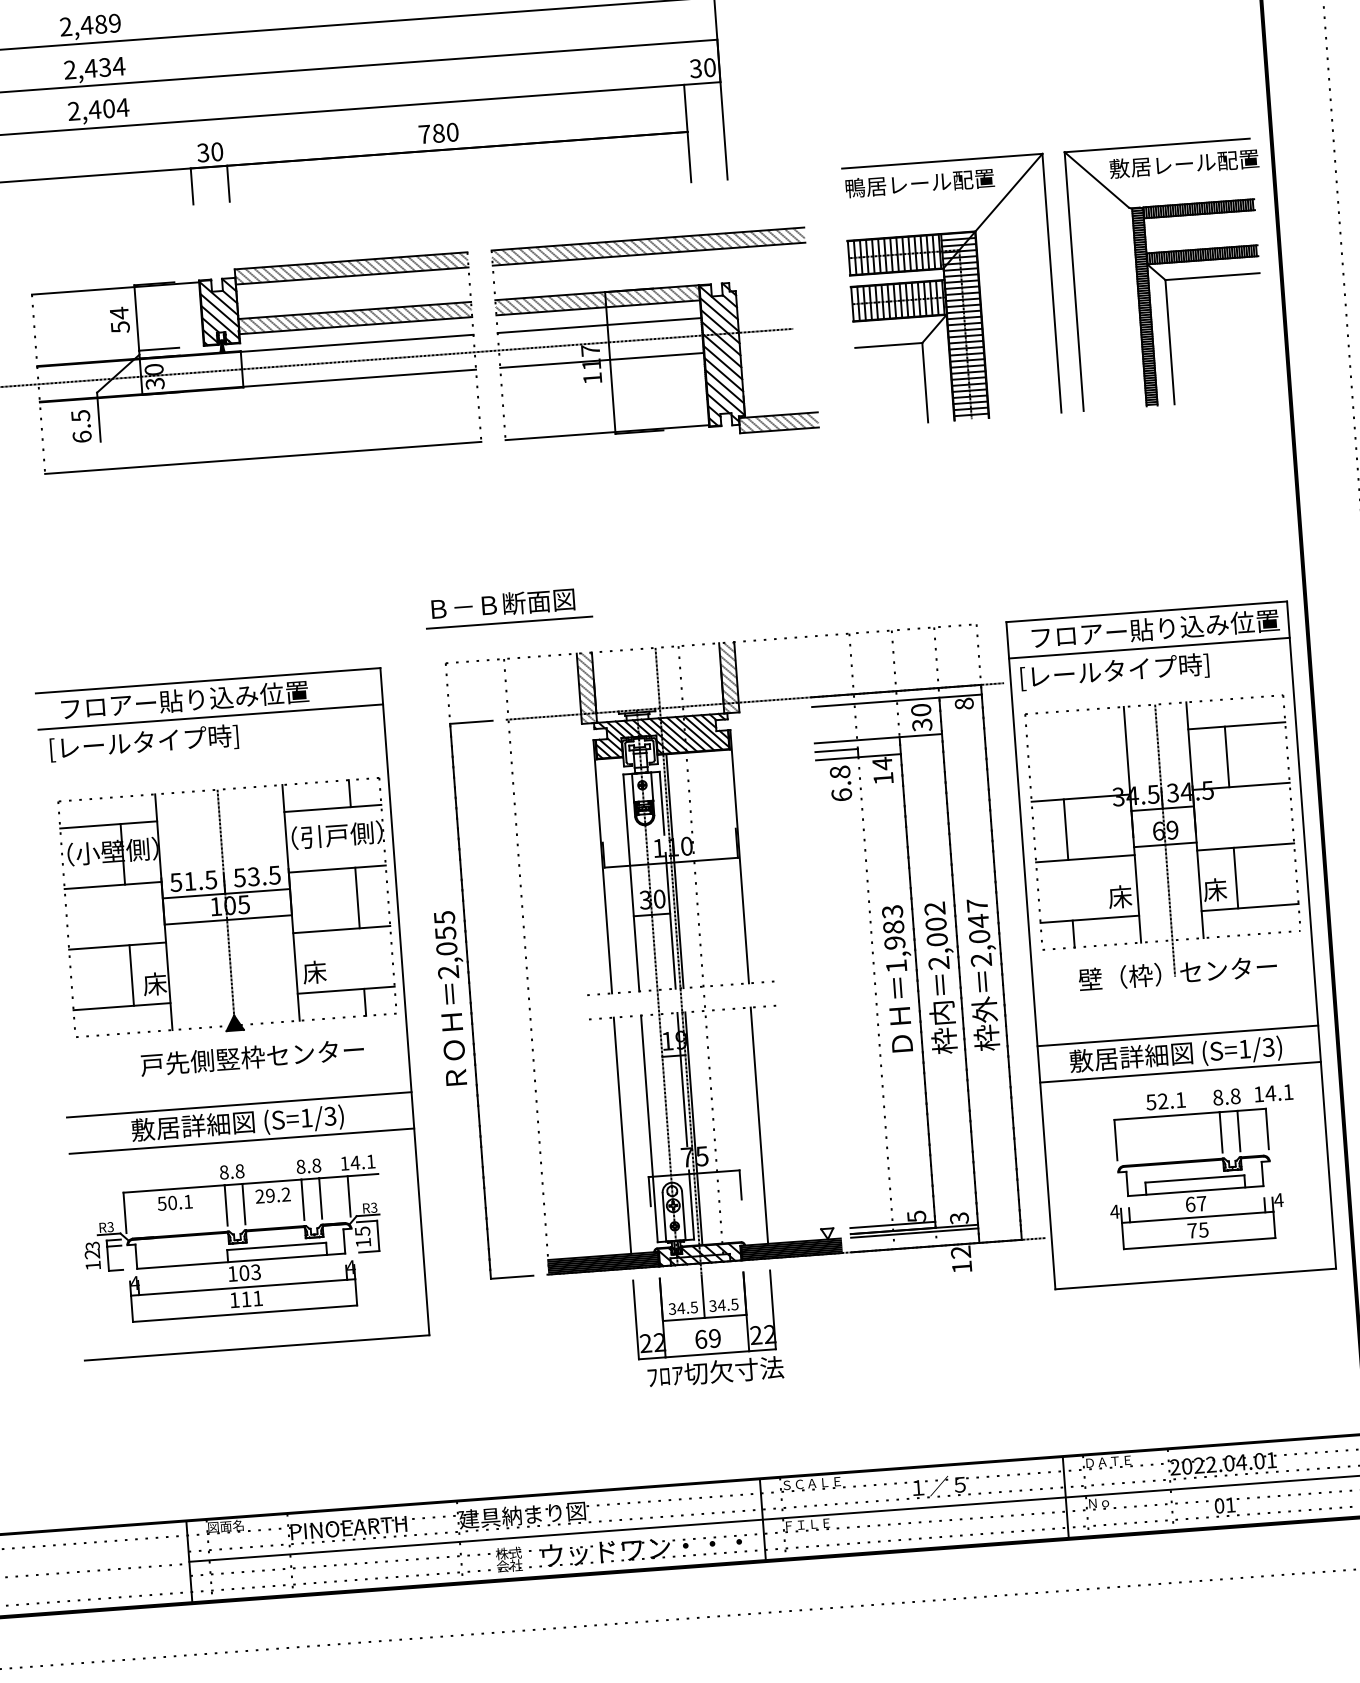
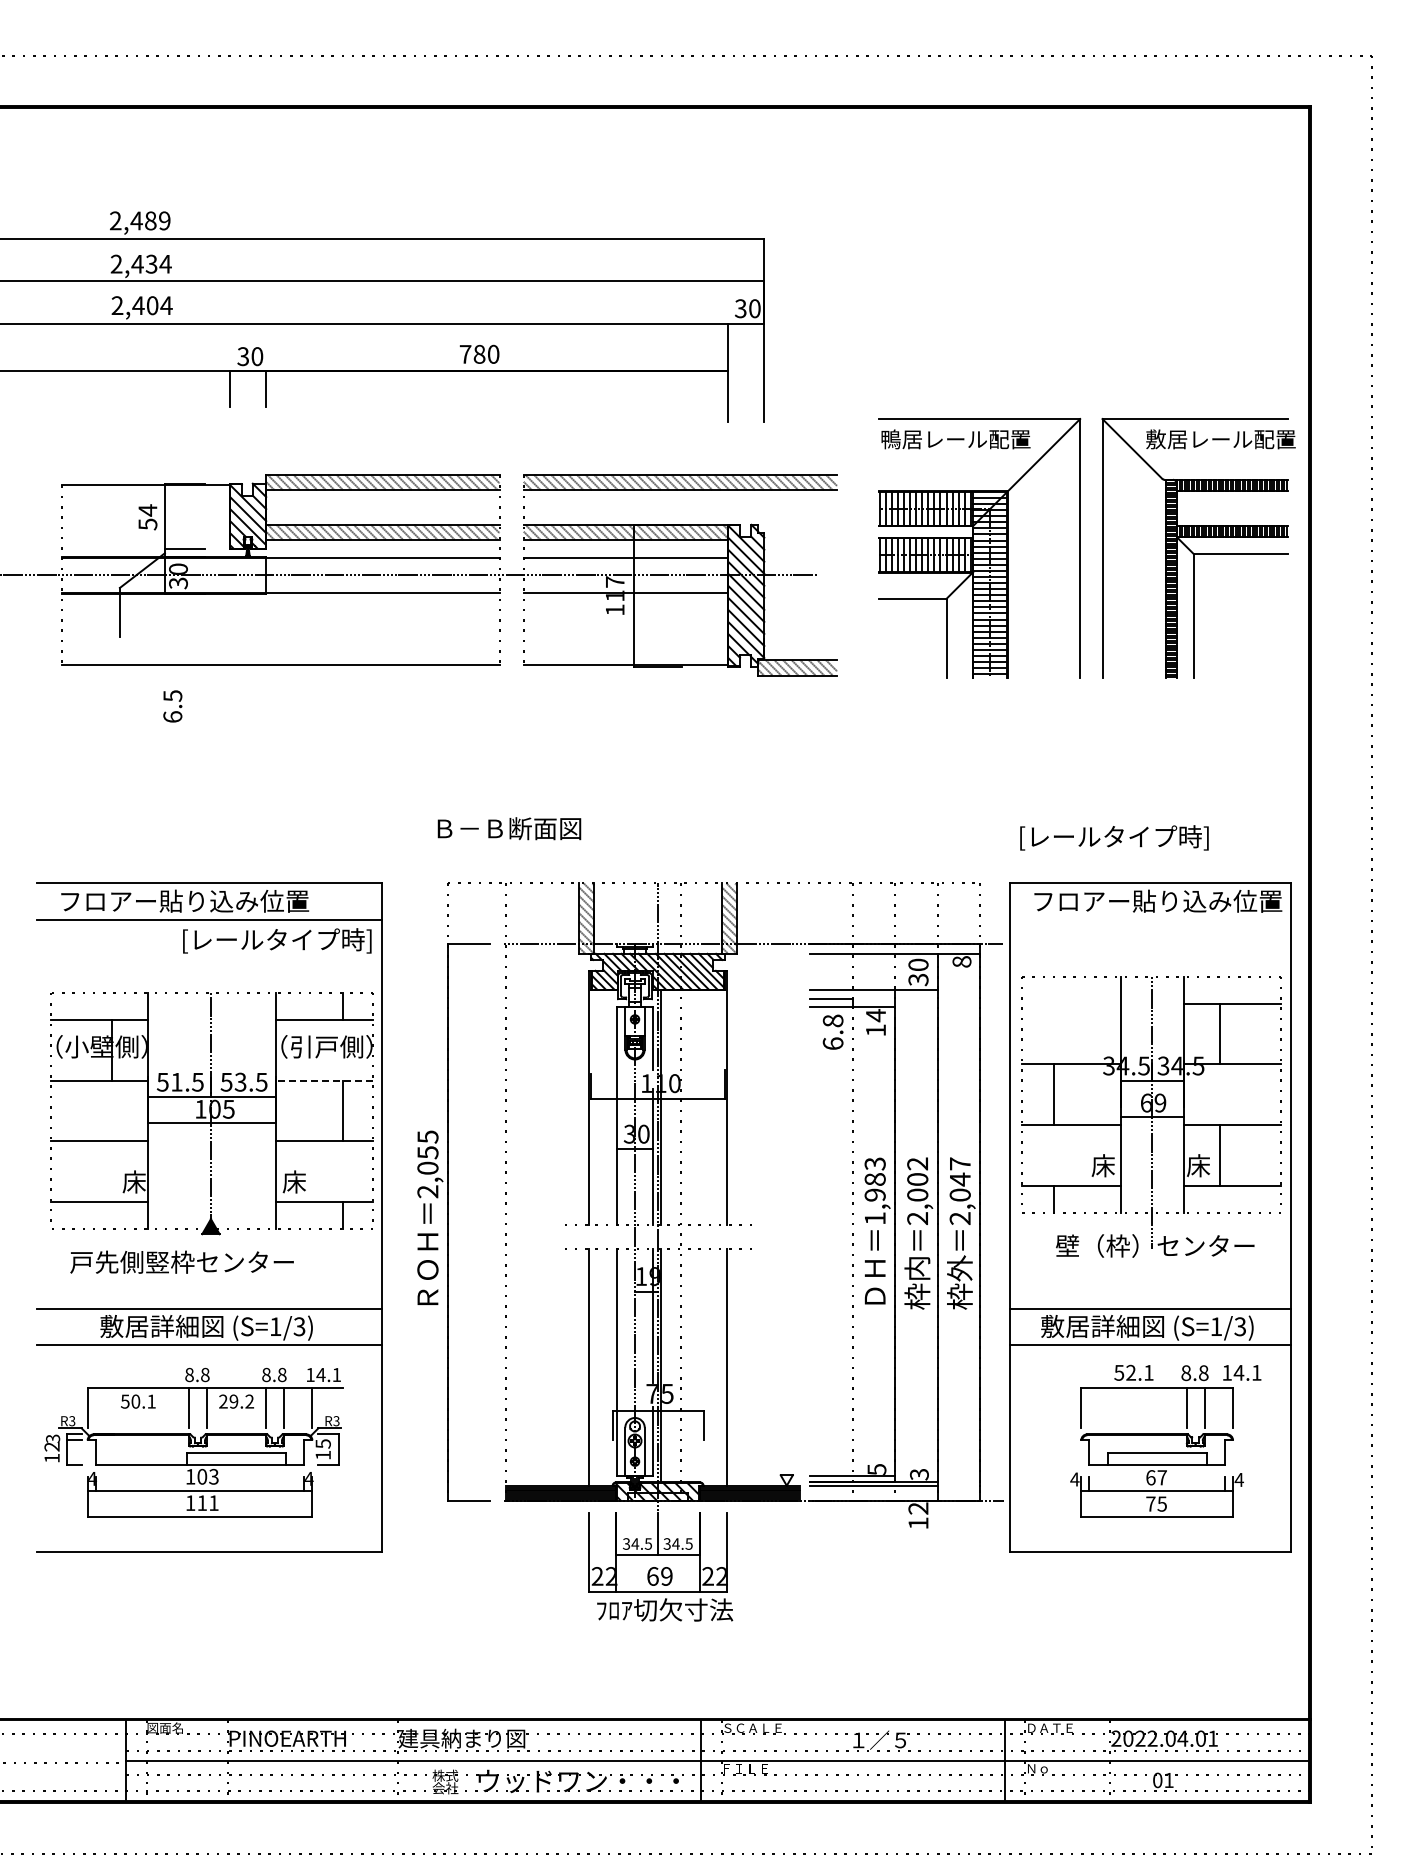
text: (81, 426) -> (172, 706), moved
line: (509, 622) -> (514, 847), removed
line: (1149, 647) -> (1150, 919), removed
text: (1114, 671) -> (1114, 837), moved
text: (144, 742) -> (277, 940), moved
line: (337, 868) -> (324, 1080), solid -> dashed
line: (131, 975) -> (111, 1171), removed
text: (251, 1056) -> (181, 1261), moved

